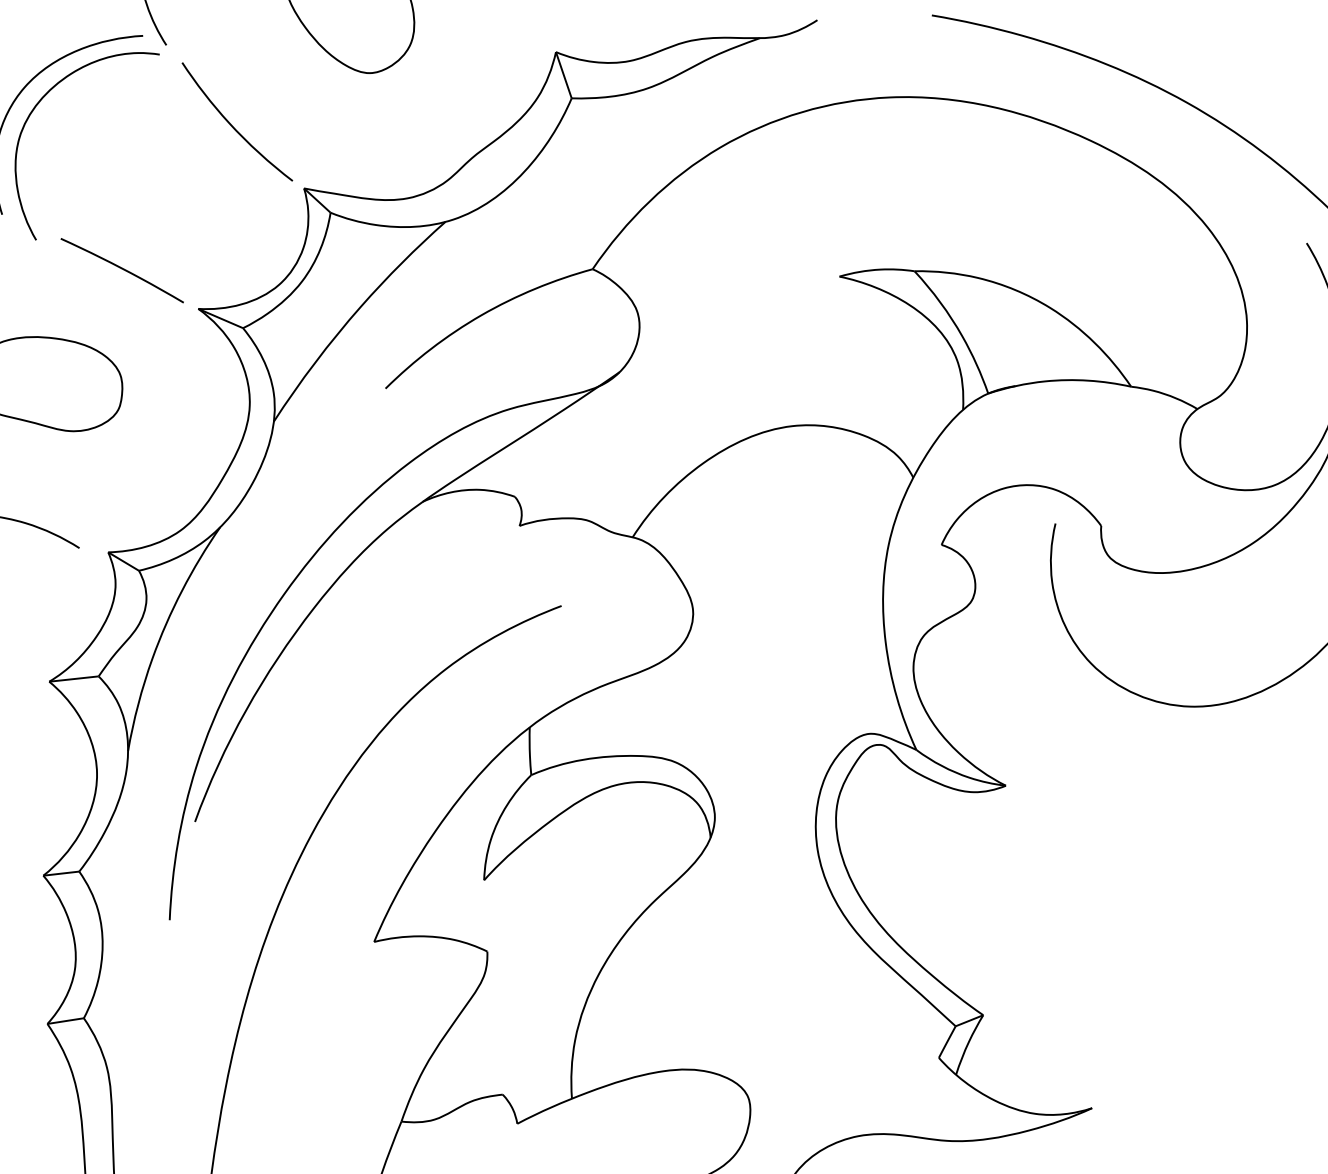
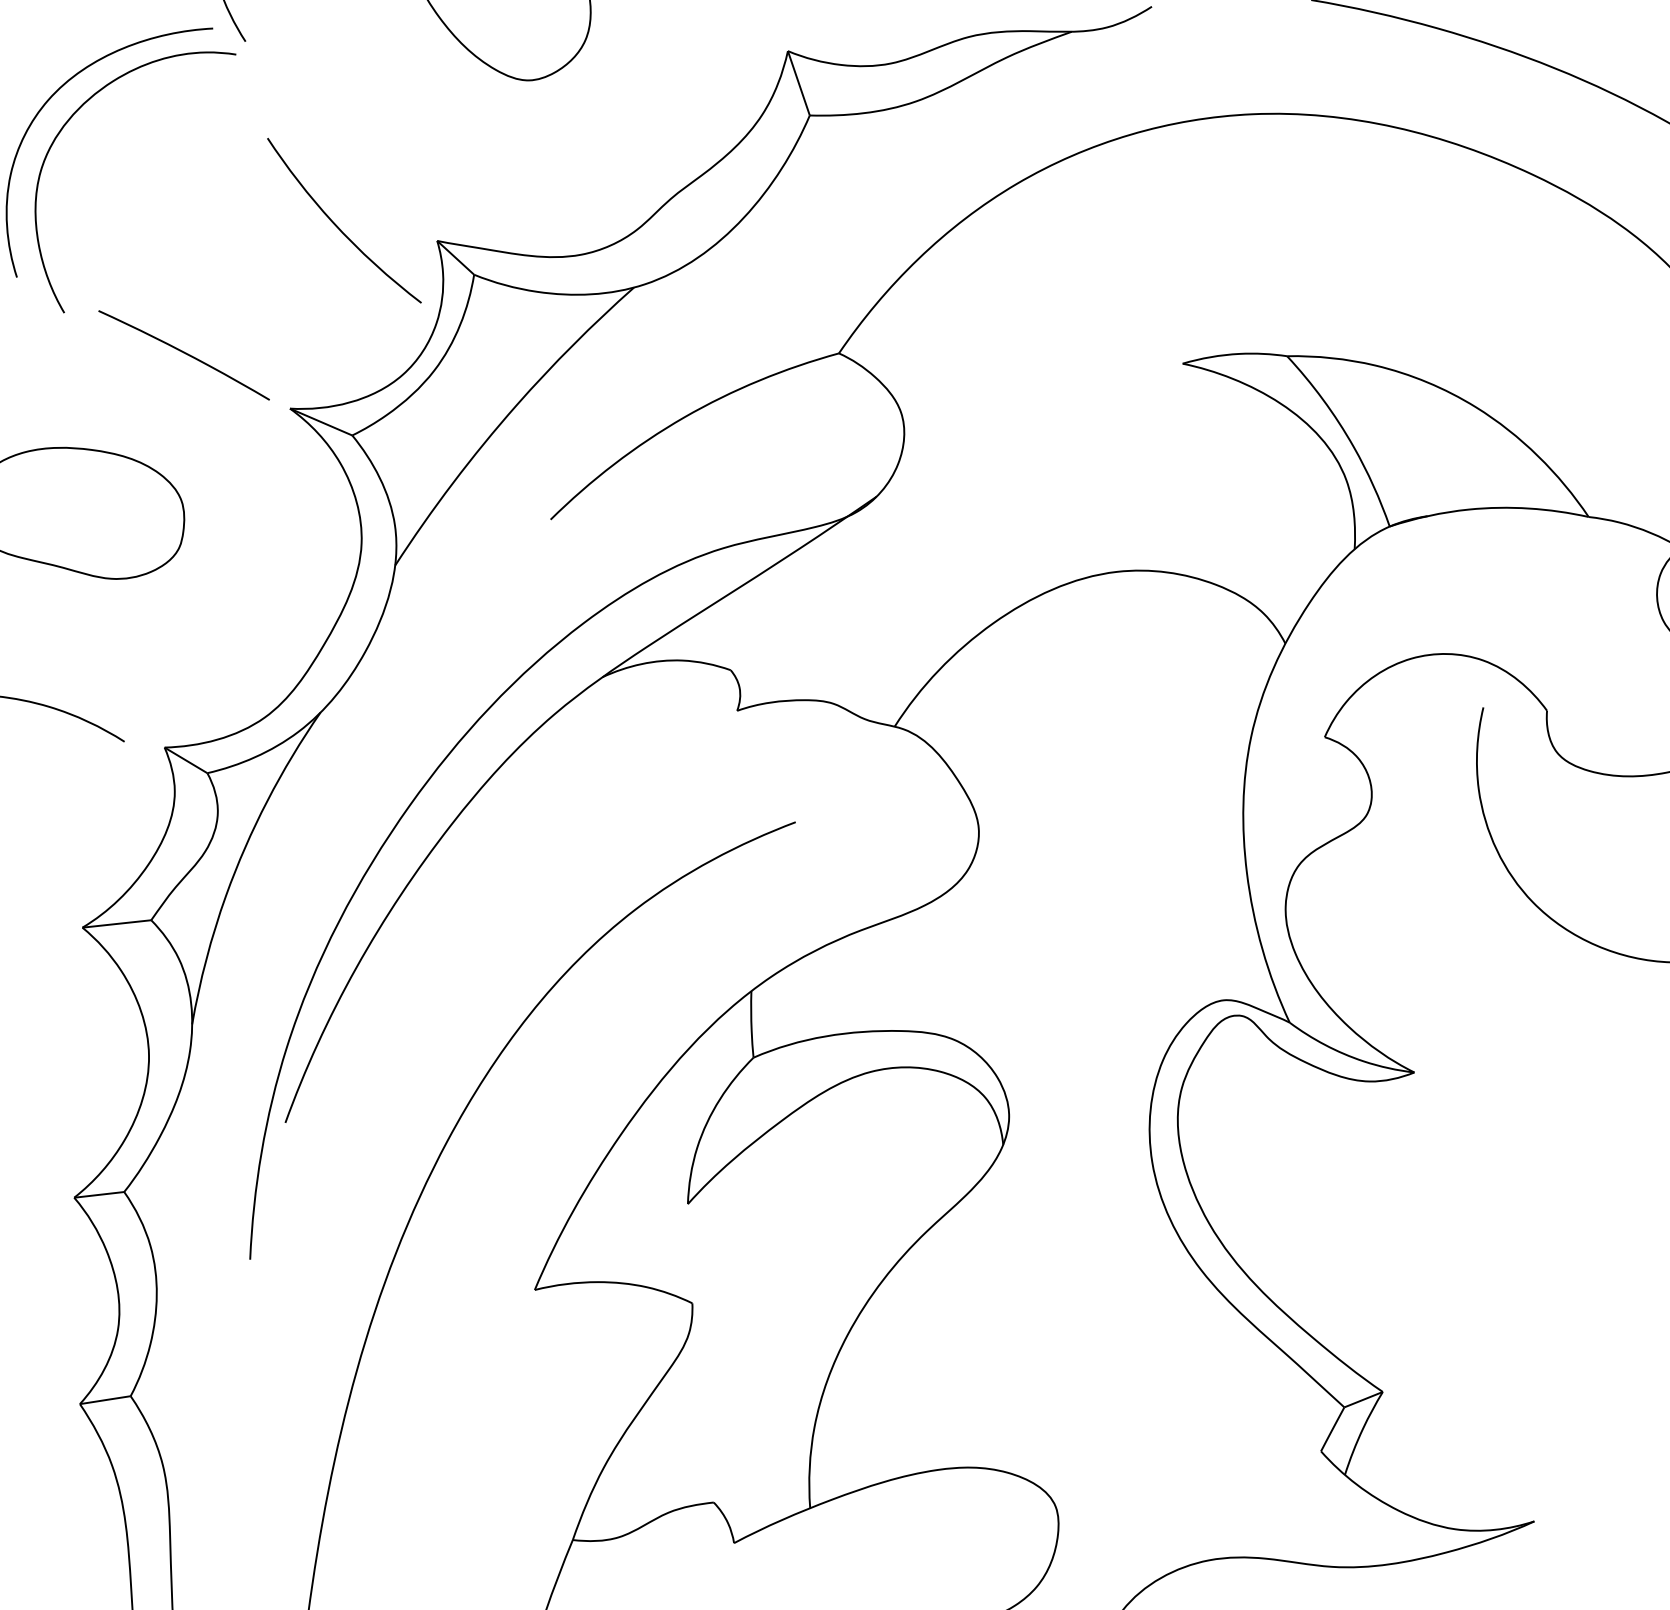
curve: (232, 125) -> (337, 225), moved

